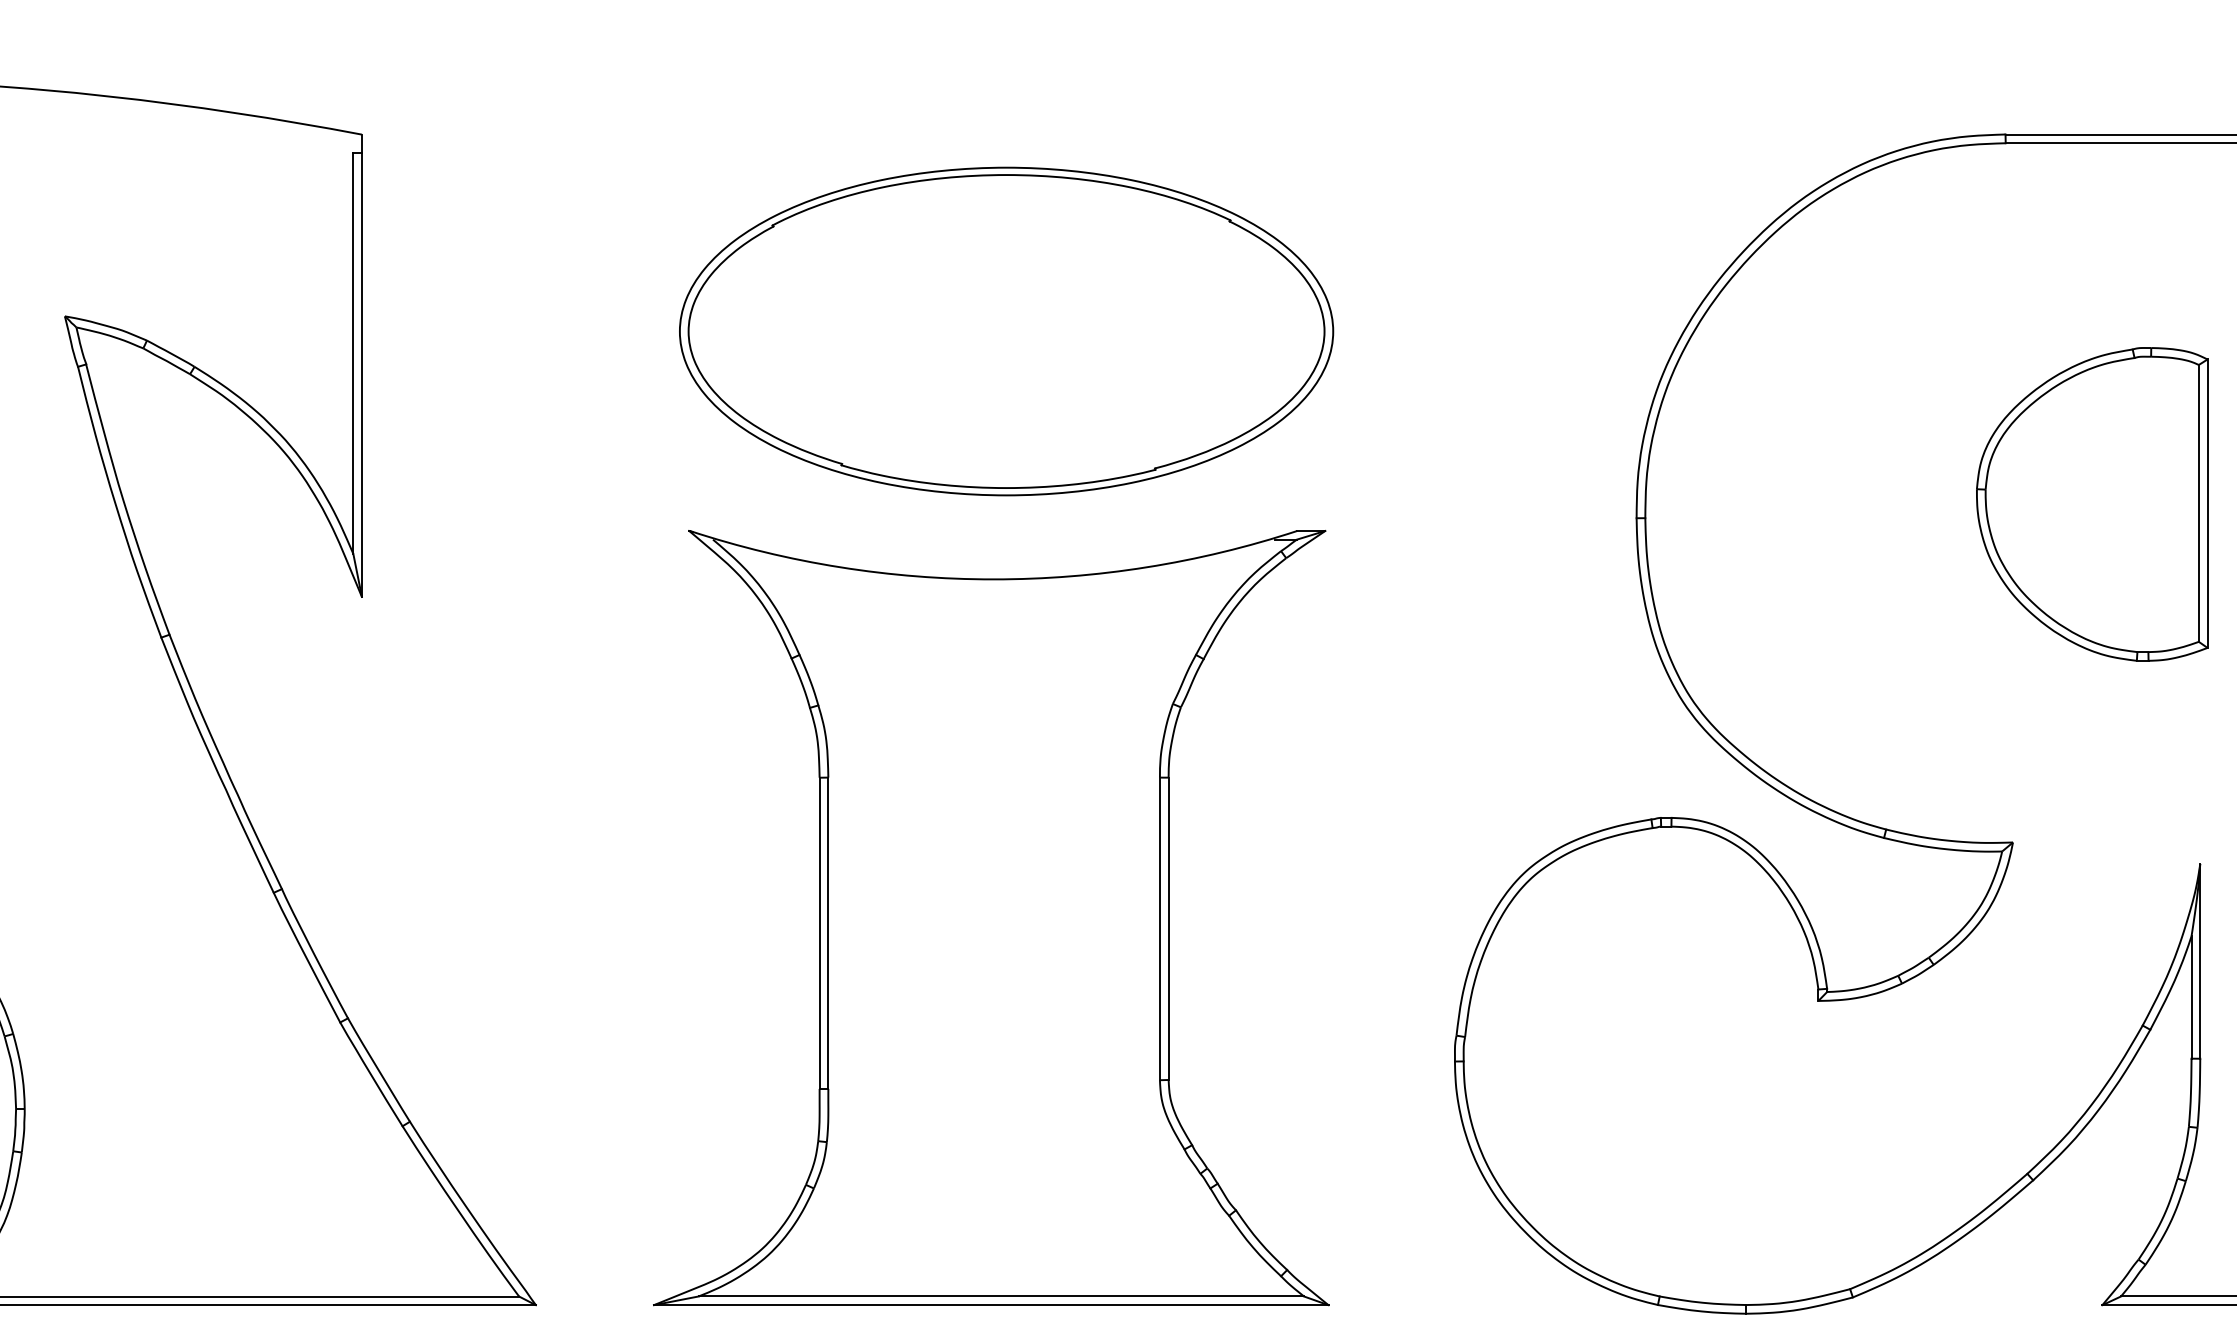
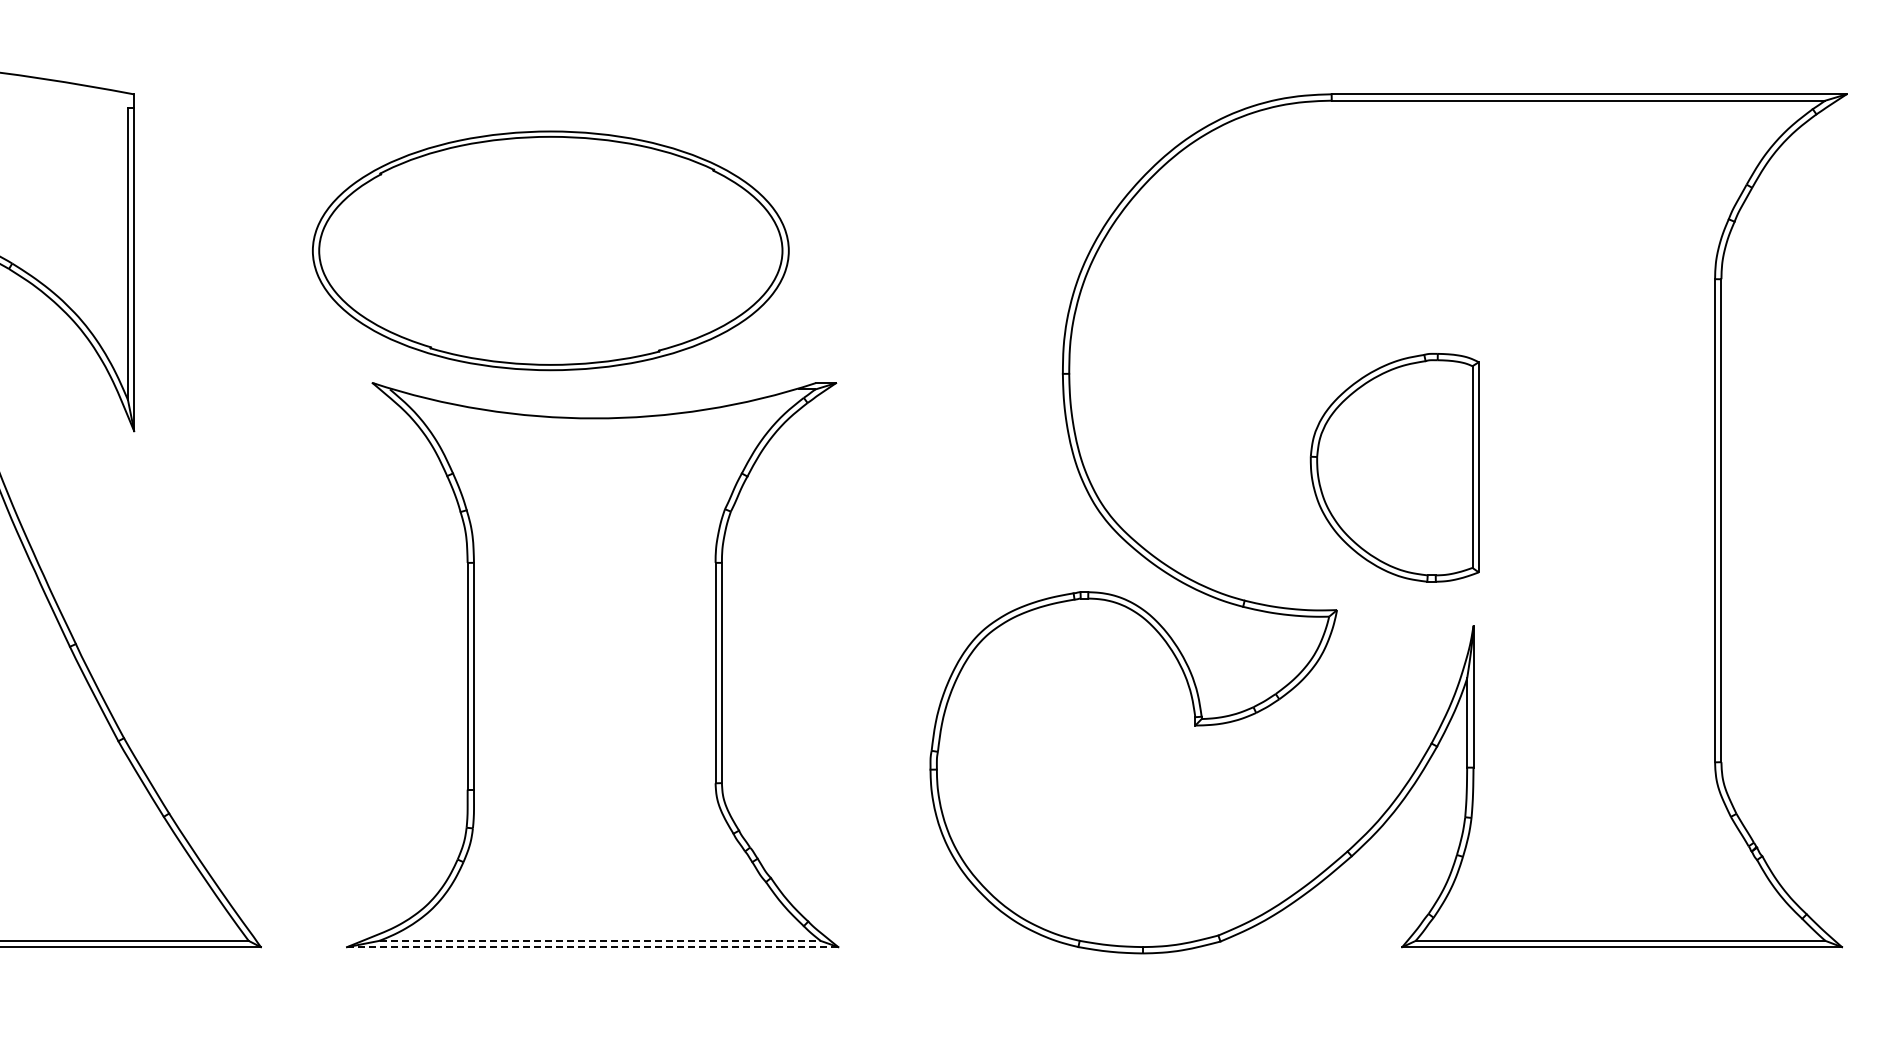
part: (1006, 331) -> (550, 250), moved
part: (2091, 503) -> (1394, 467), moved
line: (1001, 1295) -> (600, 940), solid -> dashed
line: (990, 1305) -> (592, 947), solid -> dashed

